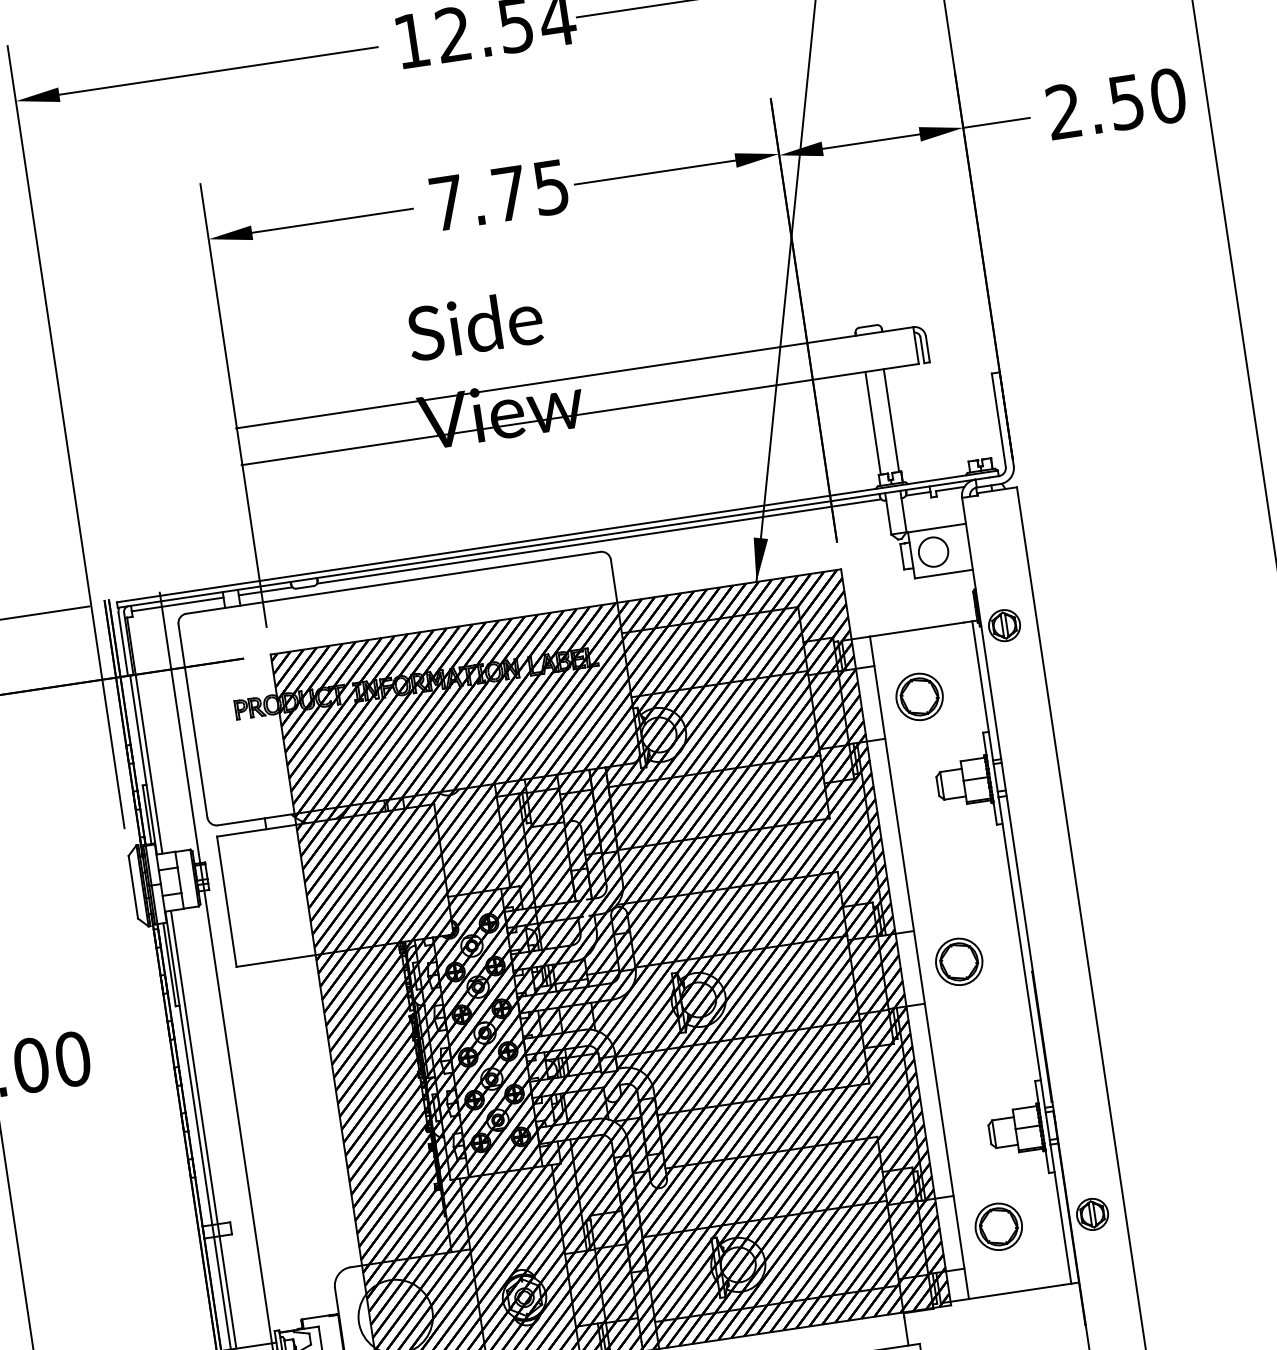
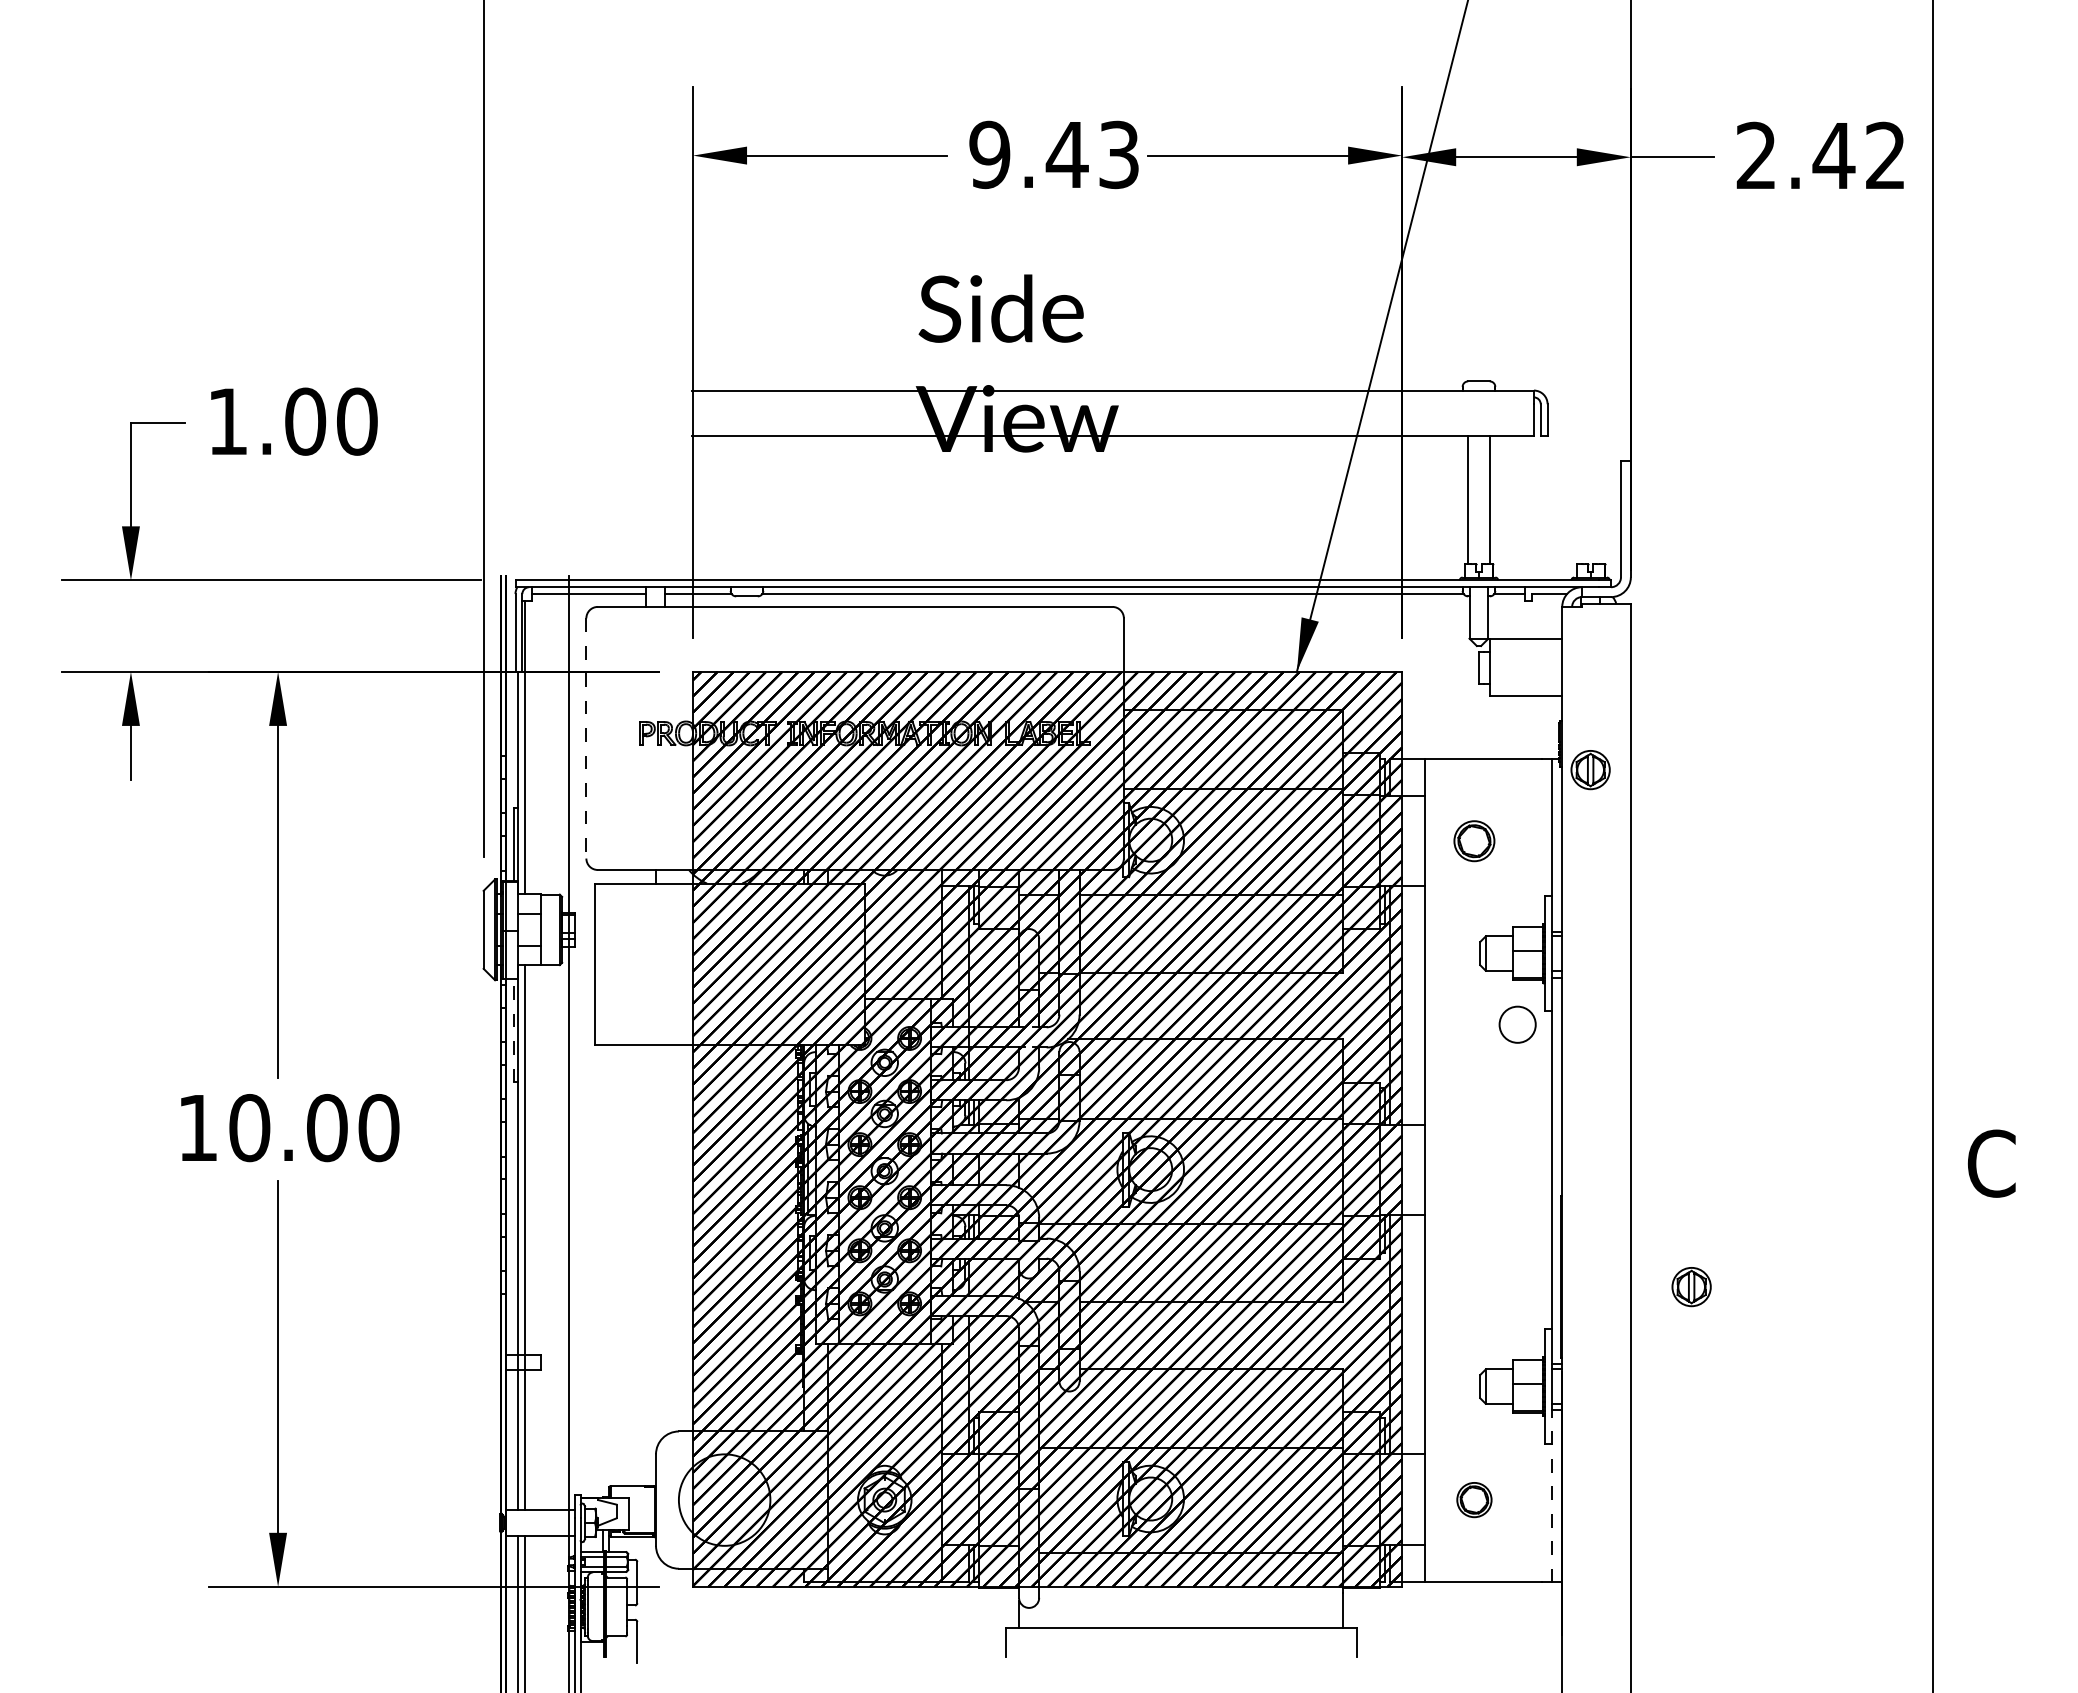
text: (1146, 98) -> (1859, 155), 2.50 -> 2.42
text: (498, 195) -> (1053, 154), 7.75 -> 9.43
circle: (933, 551) -> (1517, 1024), moved
part: (919, 696) -> (1474, 840), size x0.7
line: (193, 720) -> (586, 738), solid -> dashed
part: (959, 961) -> (1474, 1170), removed
line: (169, 964) -> (513, 1030), solid -> dashed
line: (1061, 1213) -> (1552, 1495), solid -> dashed
part: (1092, 1214) -> (1691, 1287), moved
part: (998, 1226) -> (1474, 1499), size x0.6

